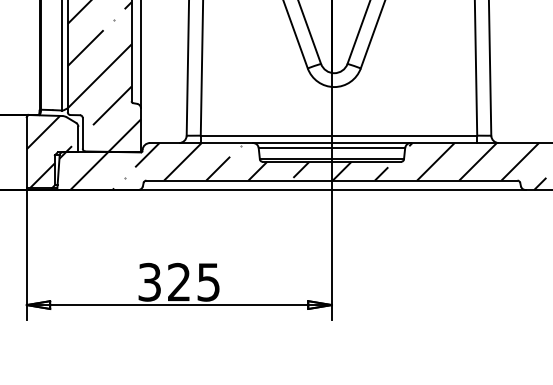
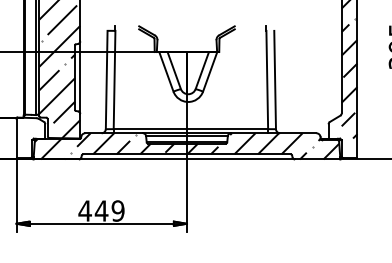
hatch: (48, 152) -> (28, 138), removed
text: (178, 281) -> (101, 210), 325 -> 449

